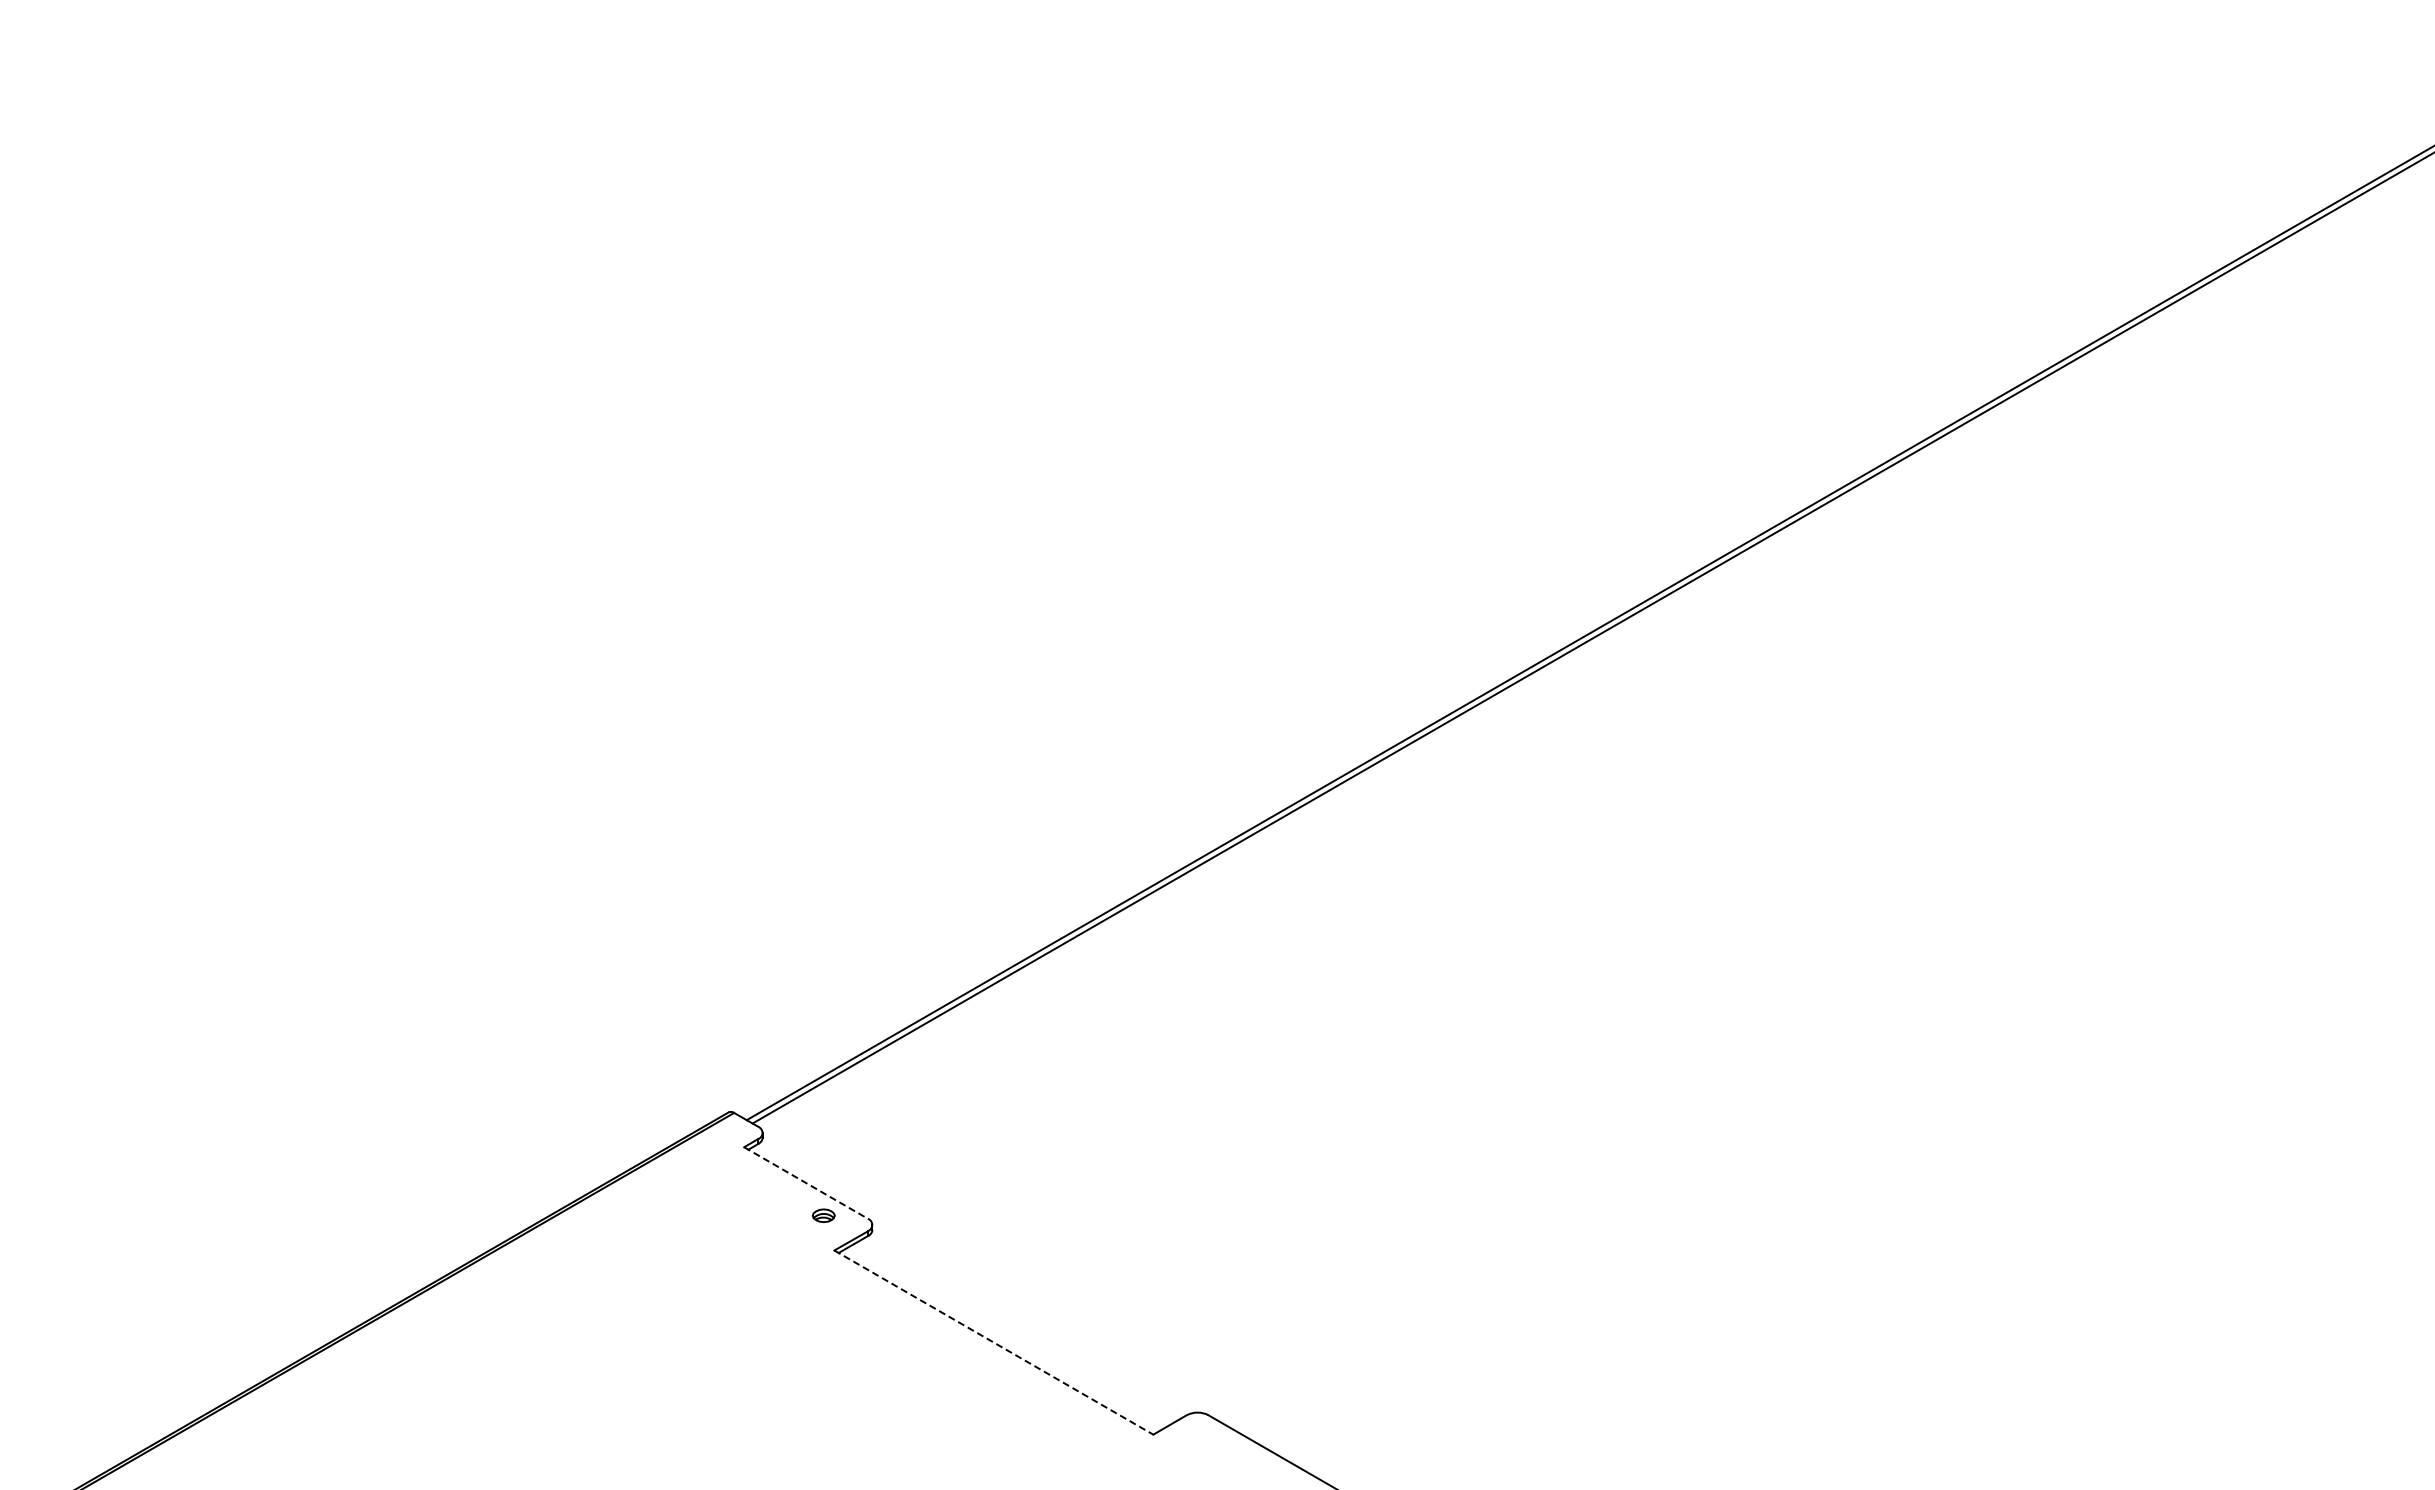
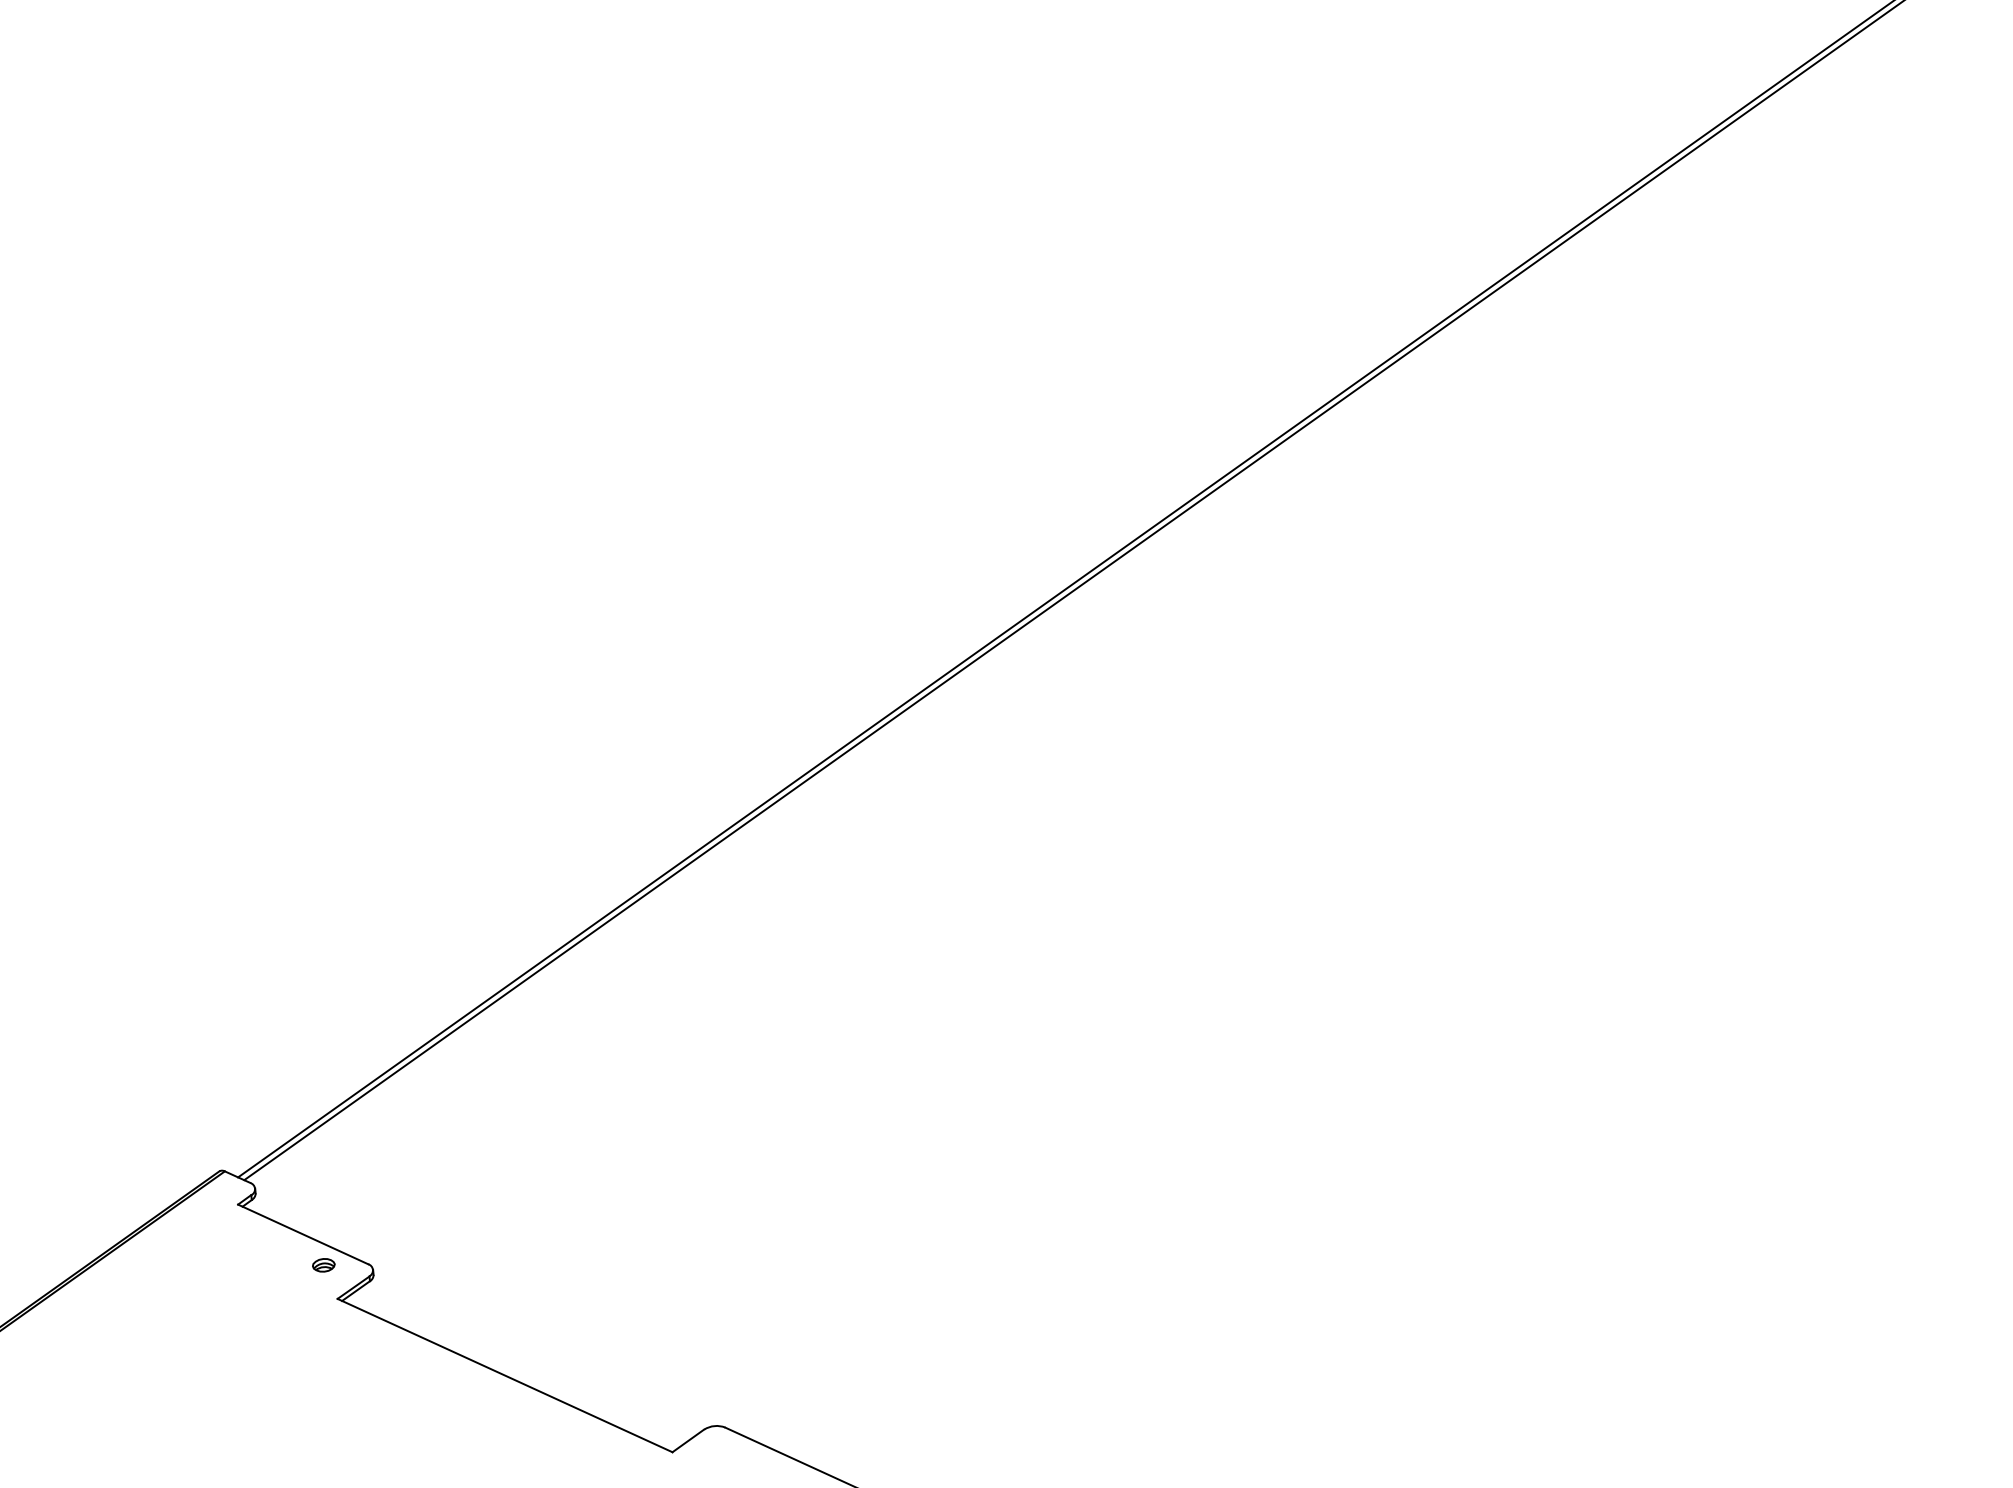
line: (806, 1183) -> (303, 1234), dashed -> solid
line: (994, 1342) -> (505, 1375), dashed -> solid

